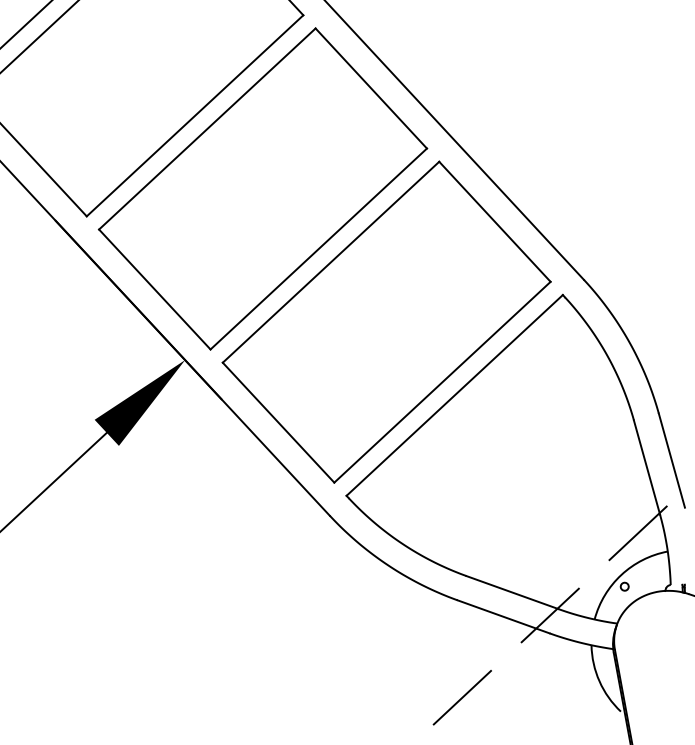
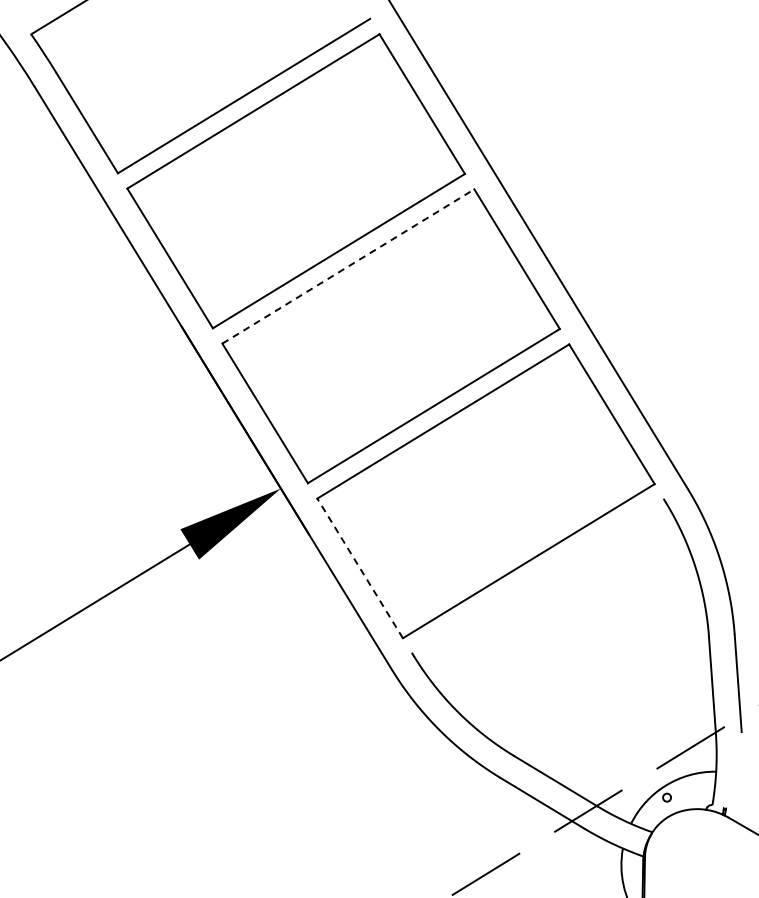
line: (207, 129) -> (348, 266), solid -> dashed
line: (455, 395) -> (538, 576), removed
line: (278, 422) -> (360, 568), solid -> dashed

